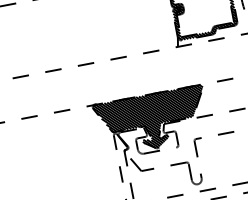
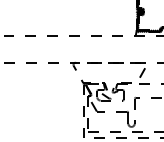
hatch: (151, 121) -> (109, 80), removed

